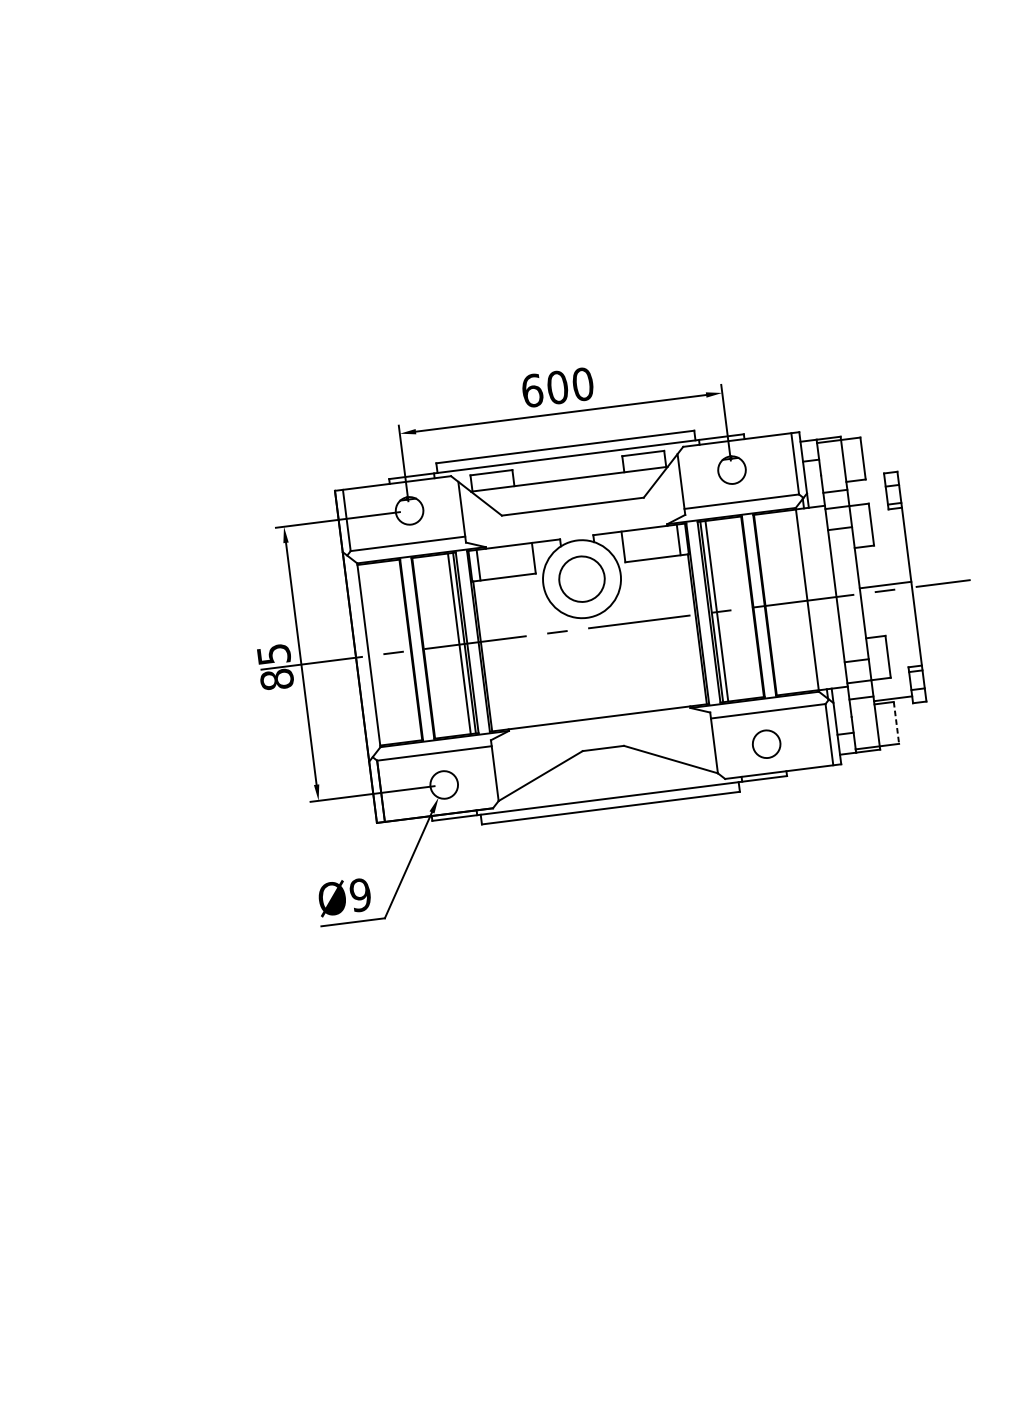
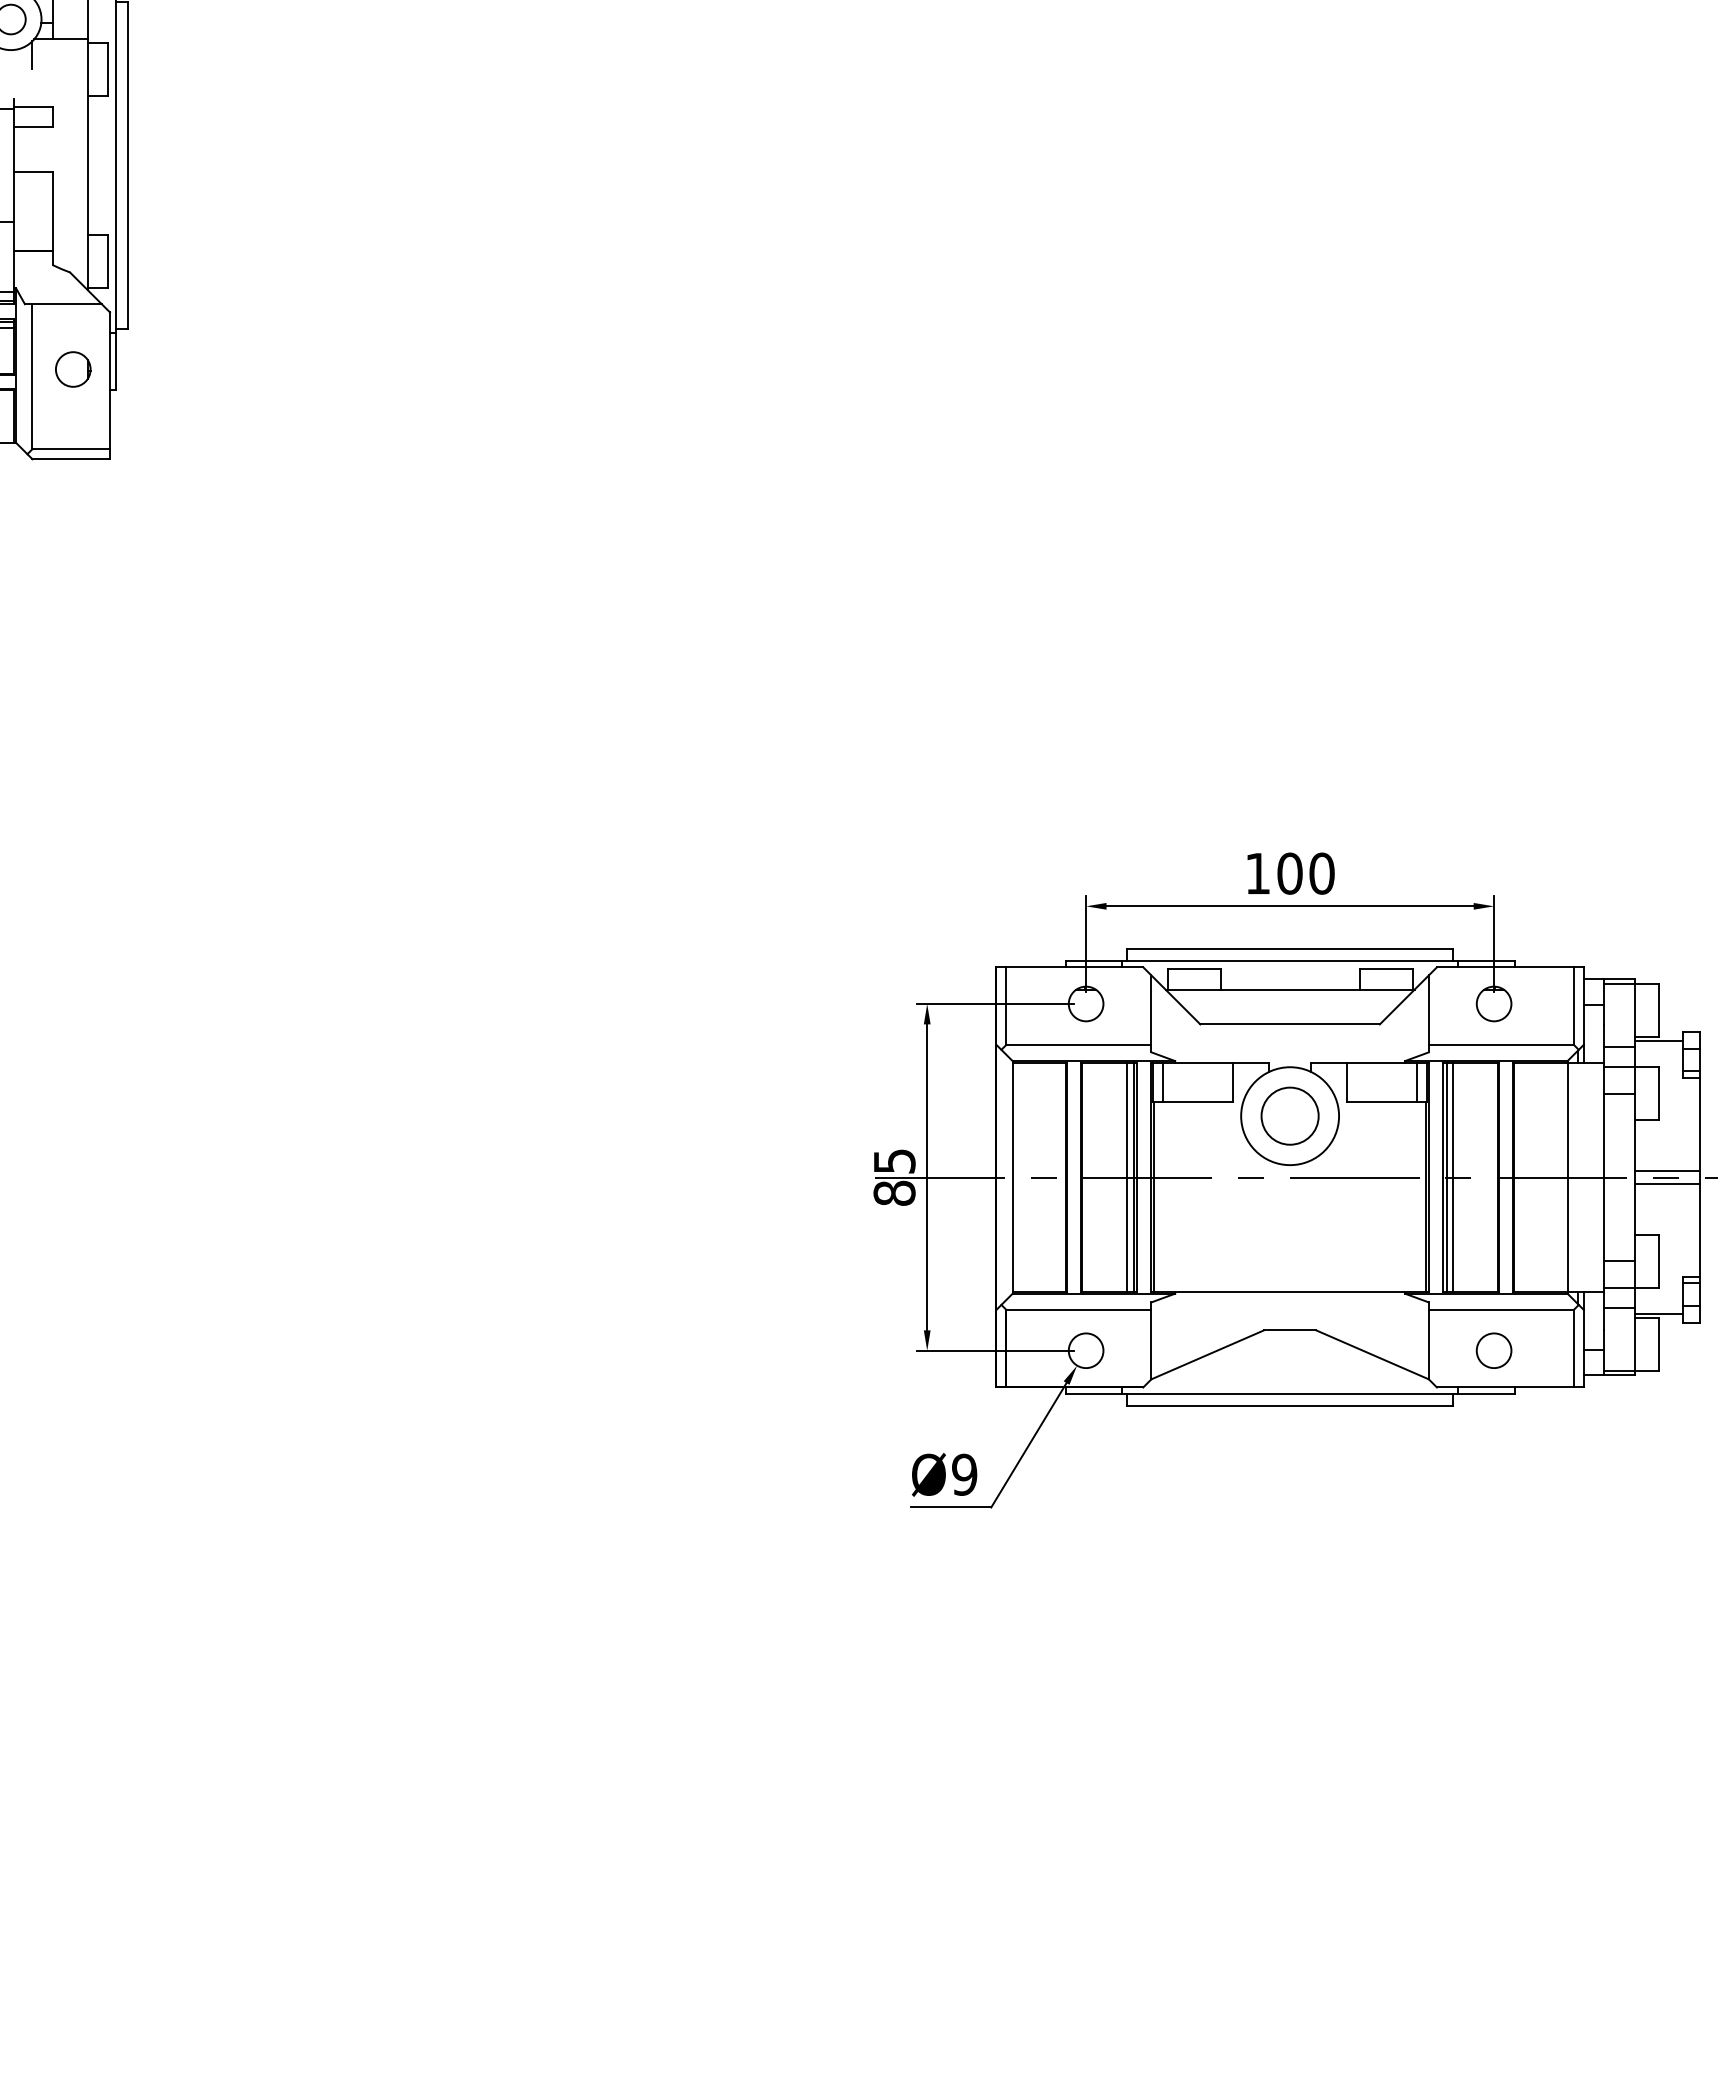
text: (532, 390) -> (1257, 873), 600 -> 100
line: (865, 482) -> (1658, 1040), added
line: (886, 594) -> (1666, 1183), added
line: (896, 722) -> (1659, 1344), dashed -> solid

